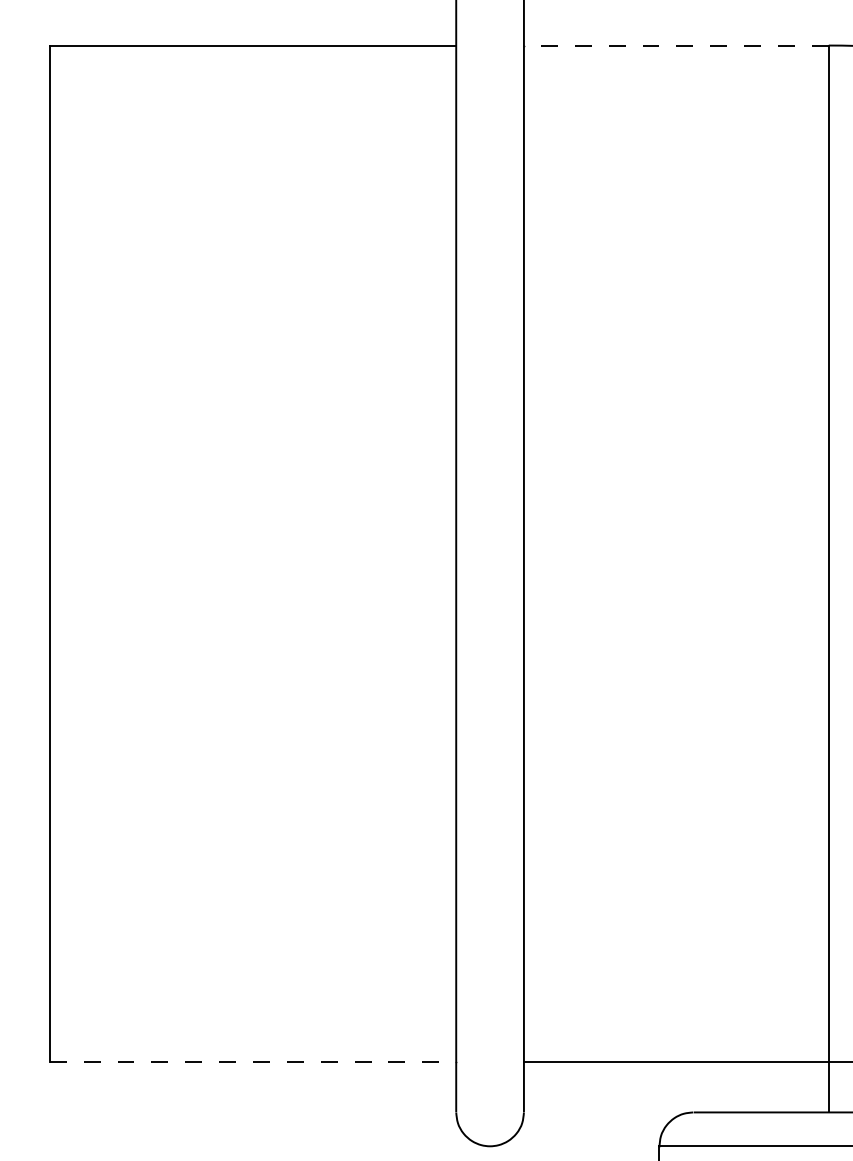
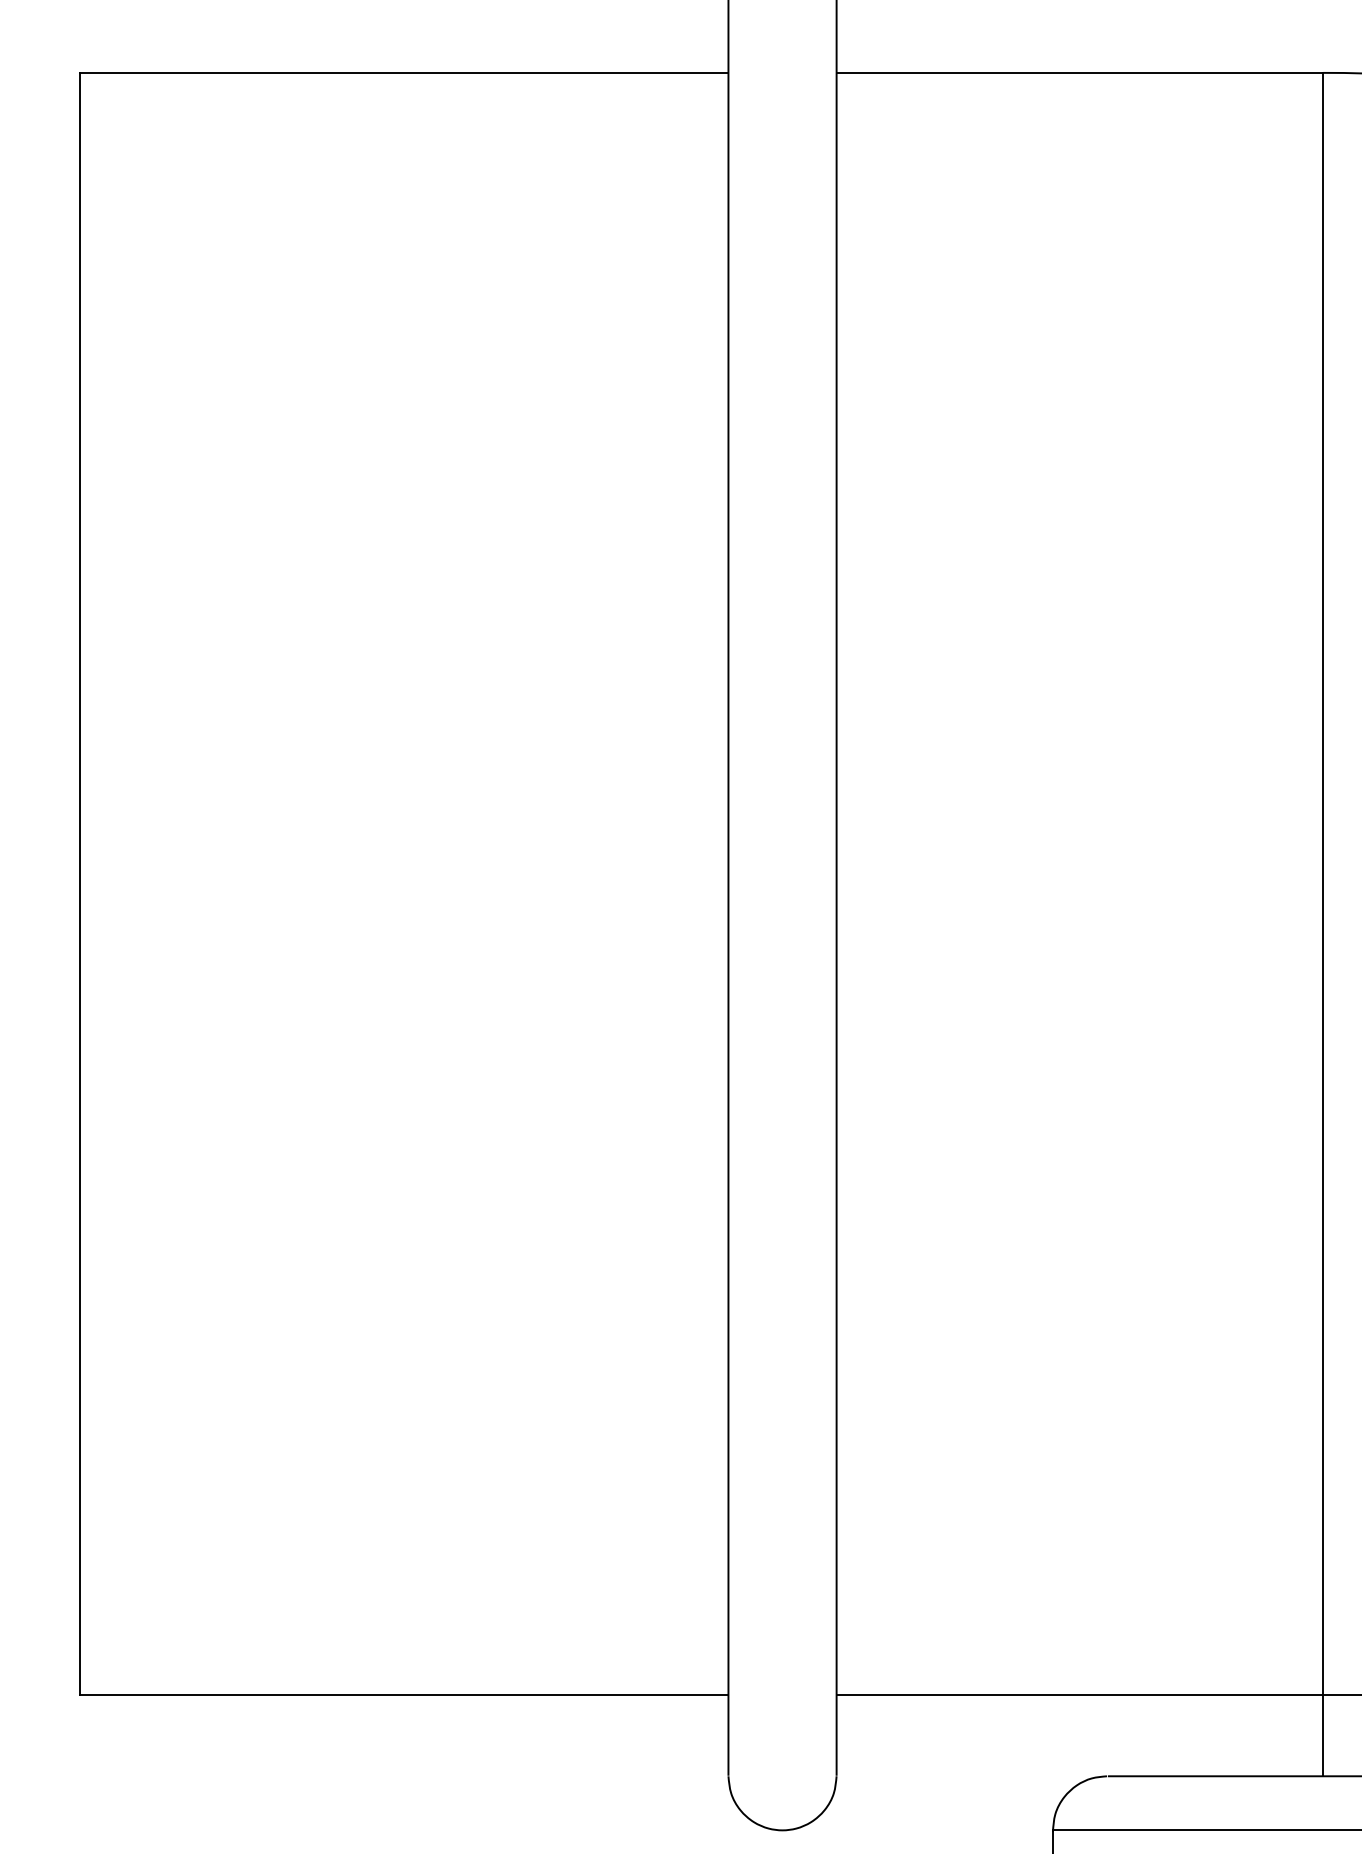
line: (675, 45) -> (1078, 72), dashed -> solid
line: (253, 1061) -> (404, 1694), dashed -> solid

